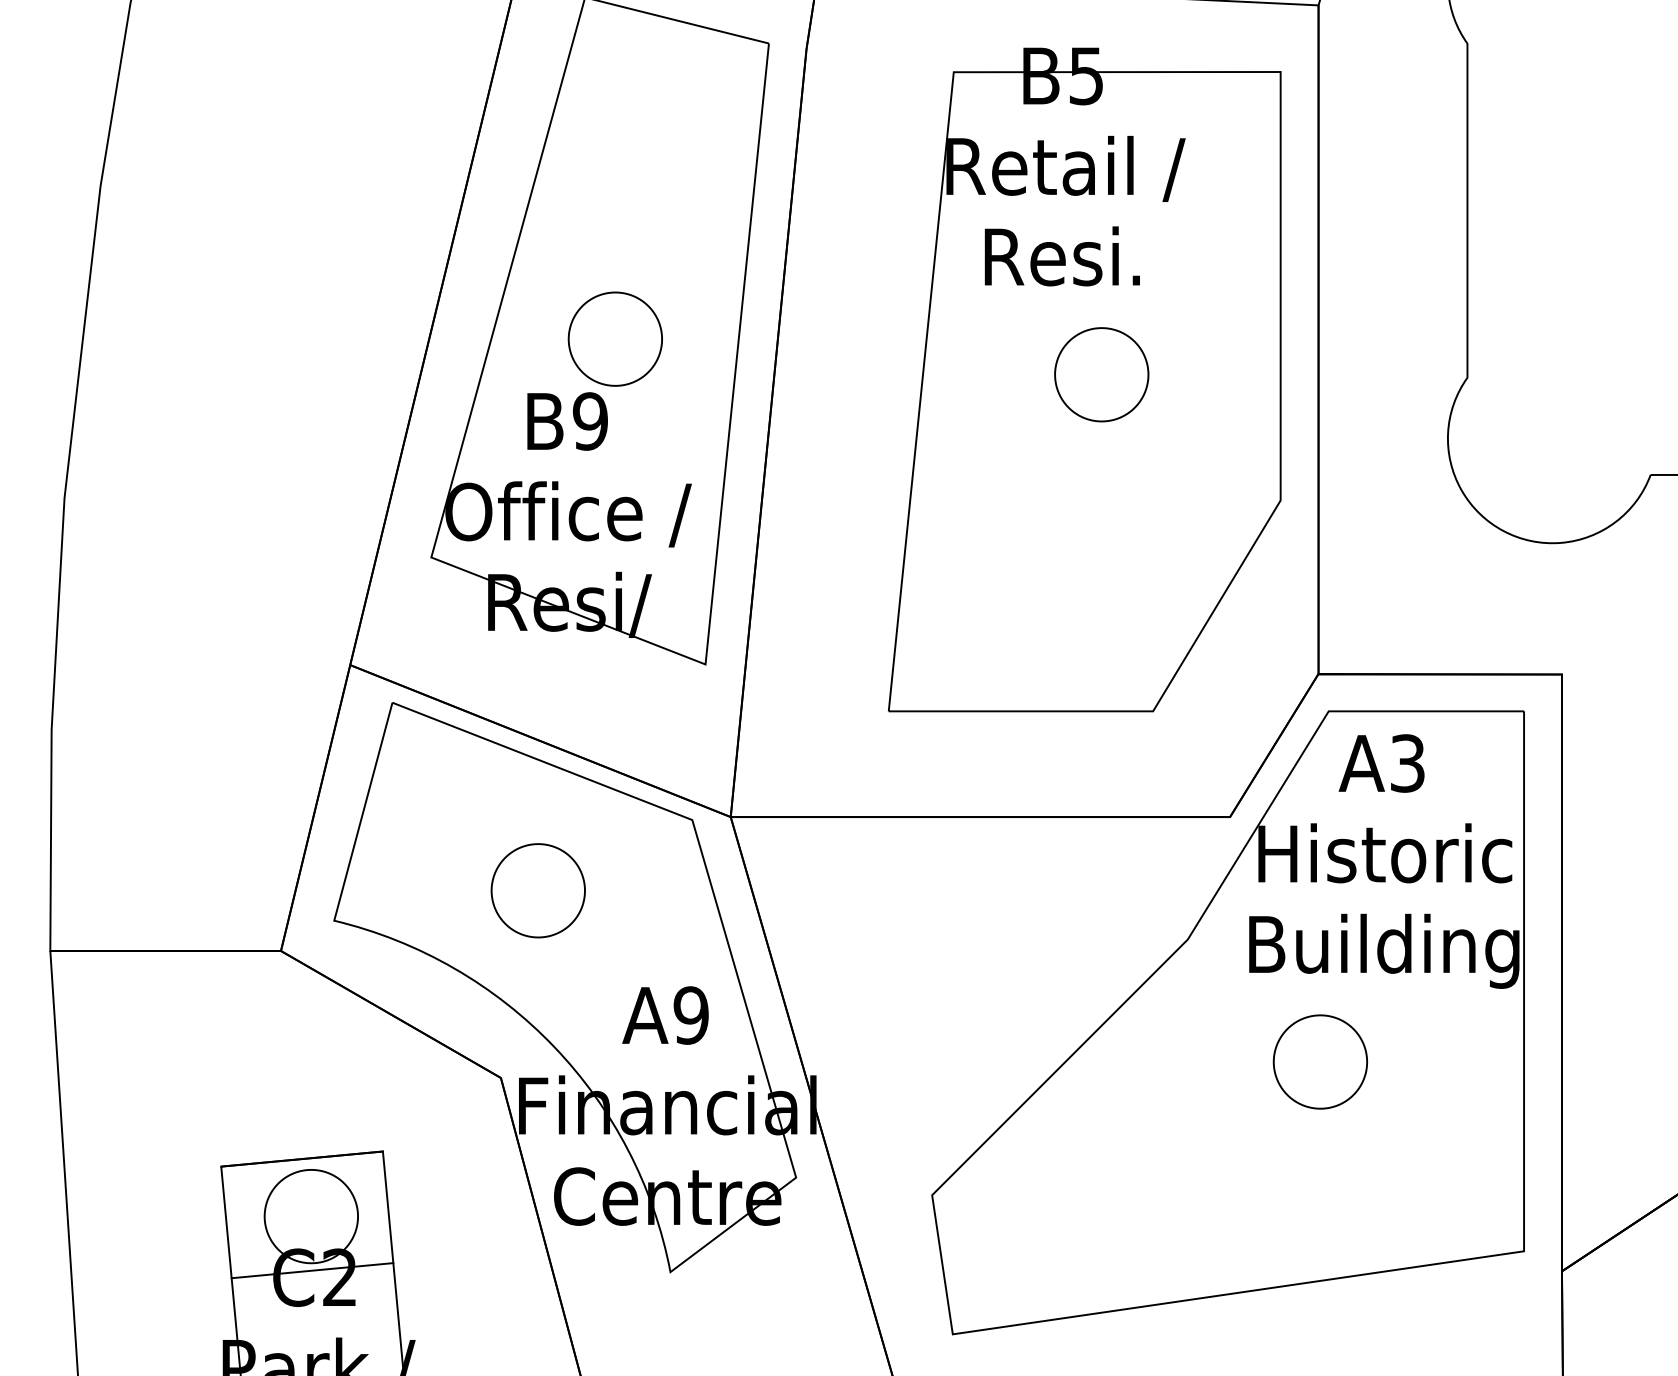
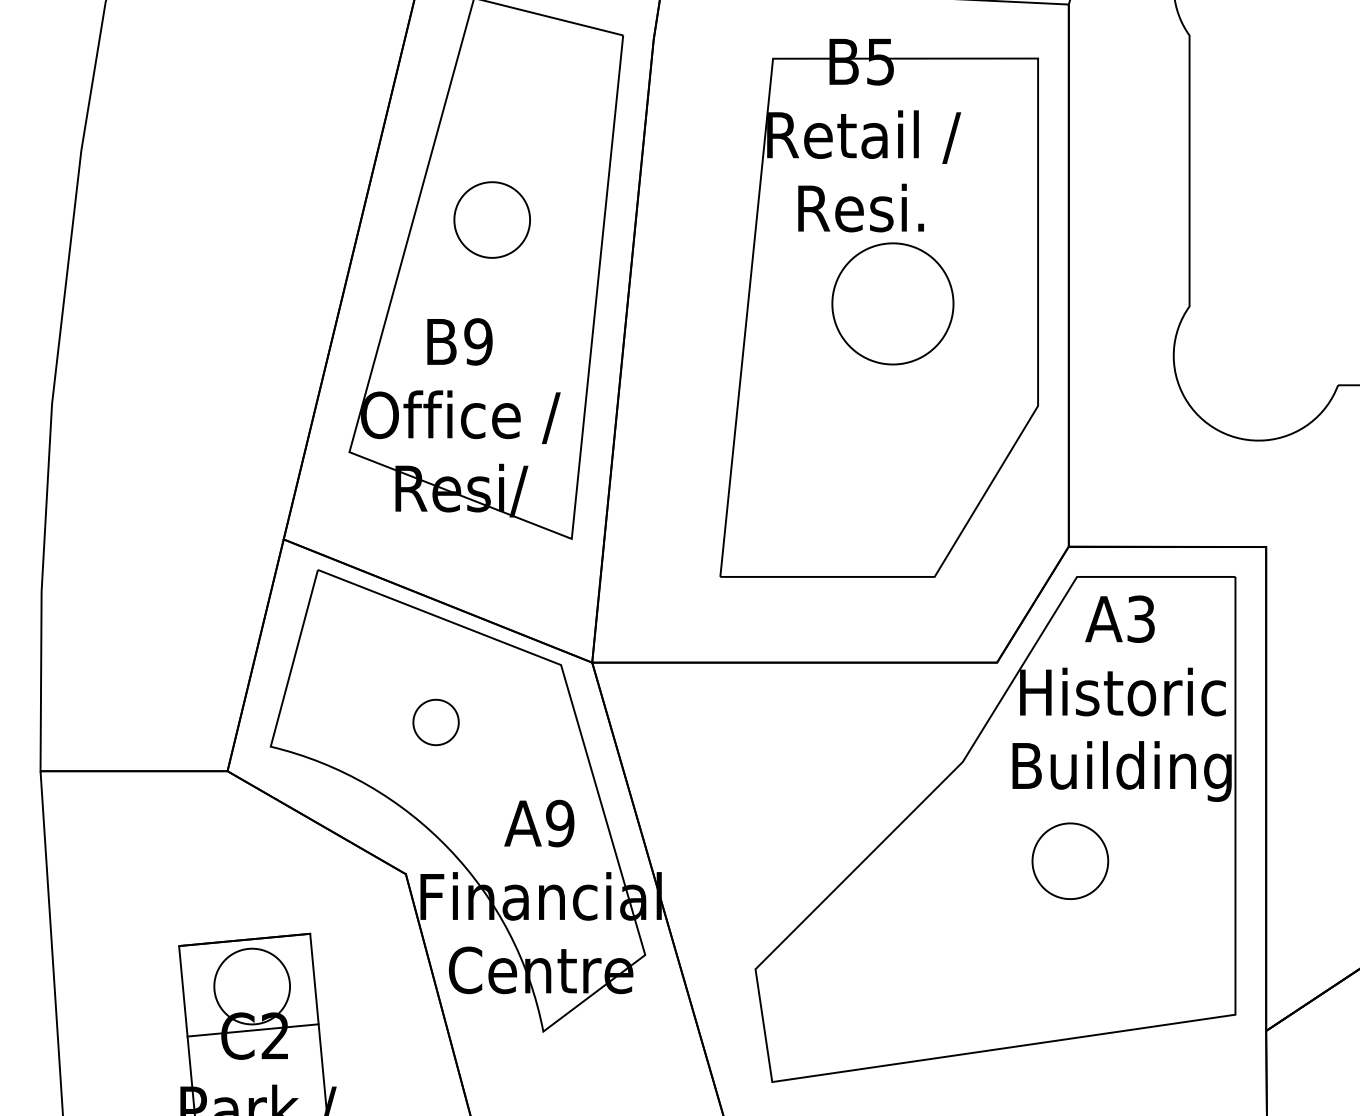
part: (614, 338) -> (491, 219), moved
part: (1101, 374) -> (892, 303), size x1.6
part: (537, 890) -> (435, 722), size x0.6

